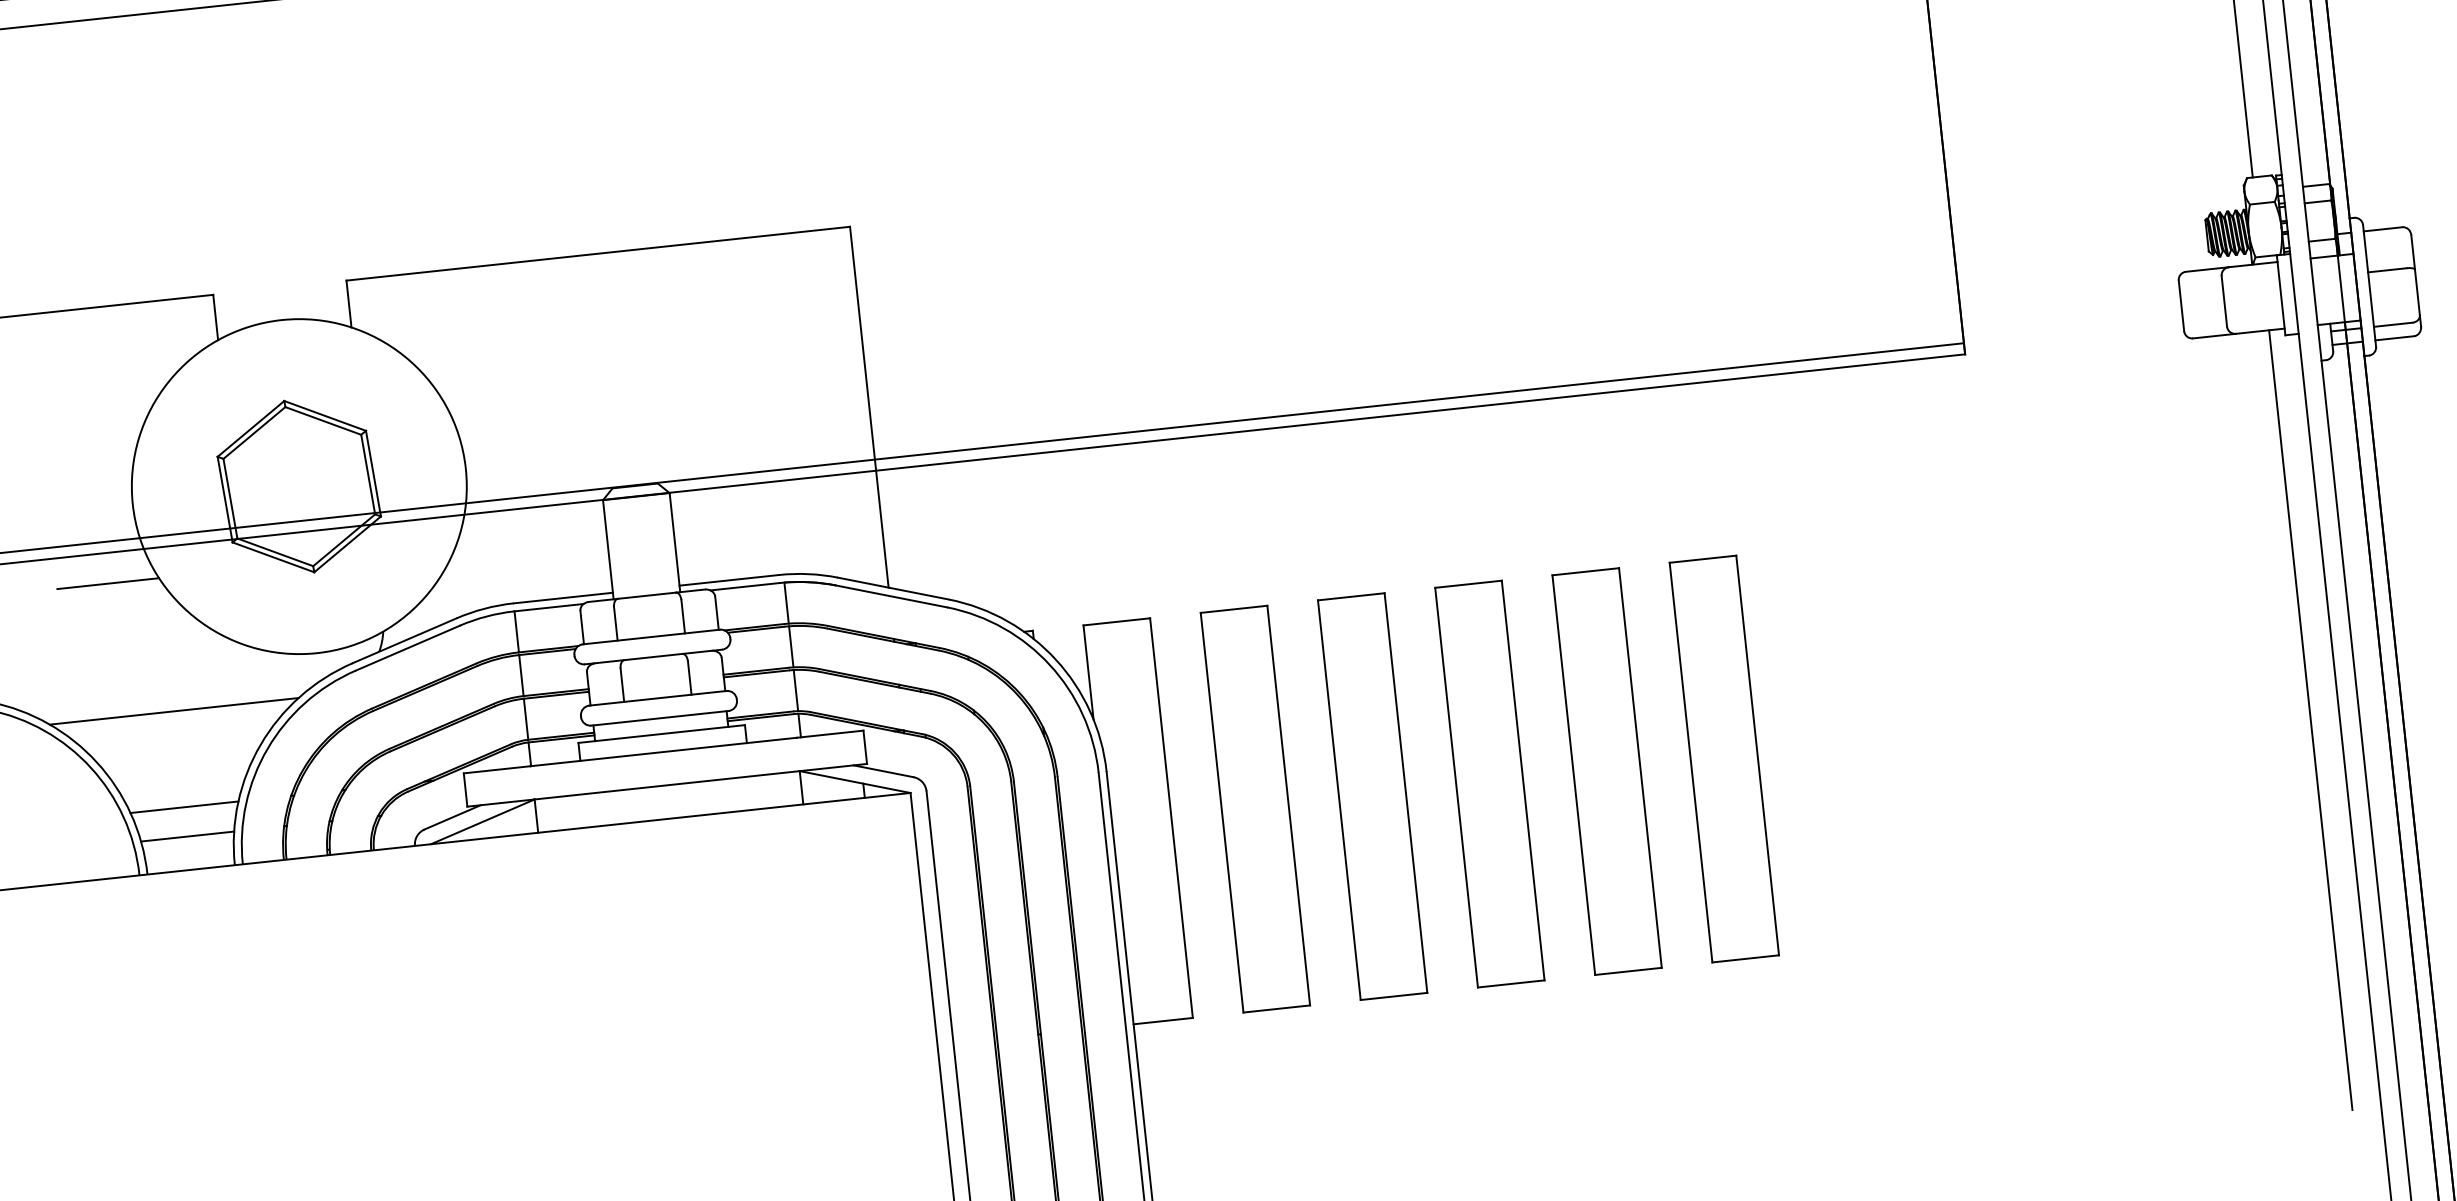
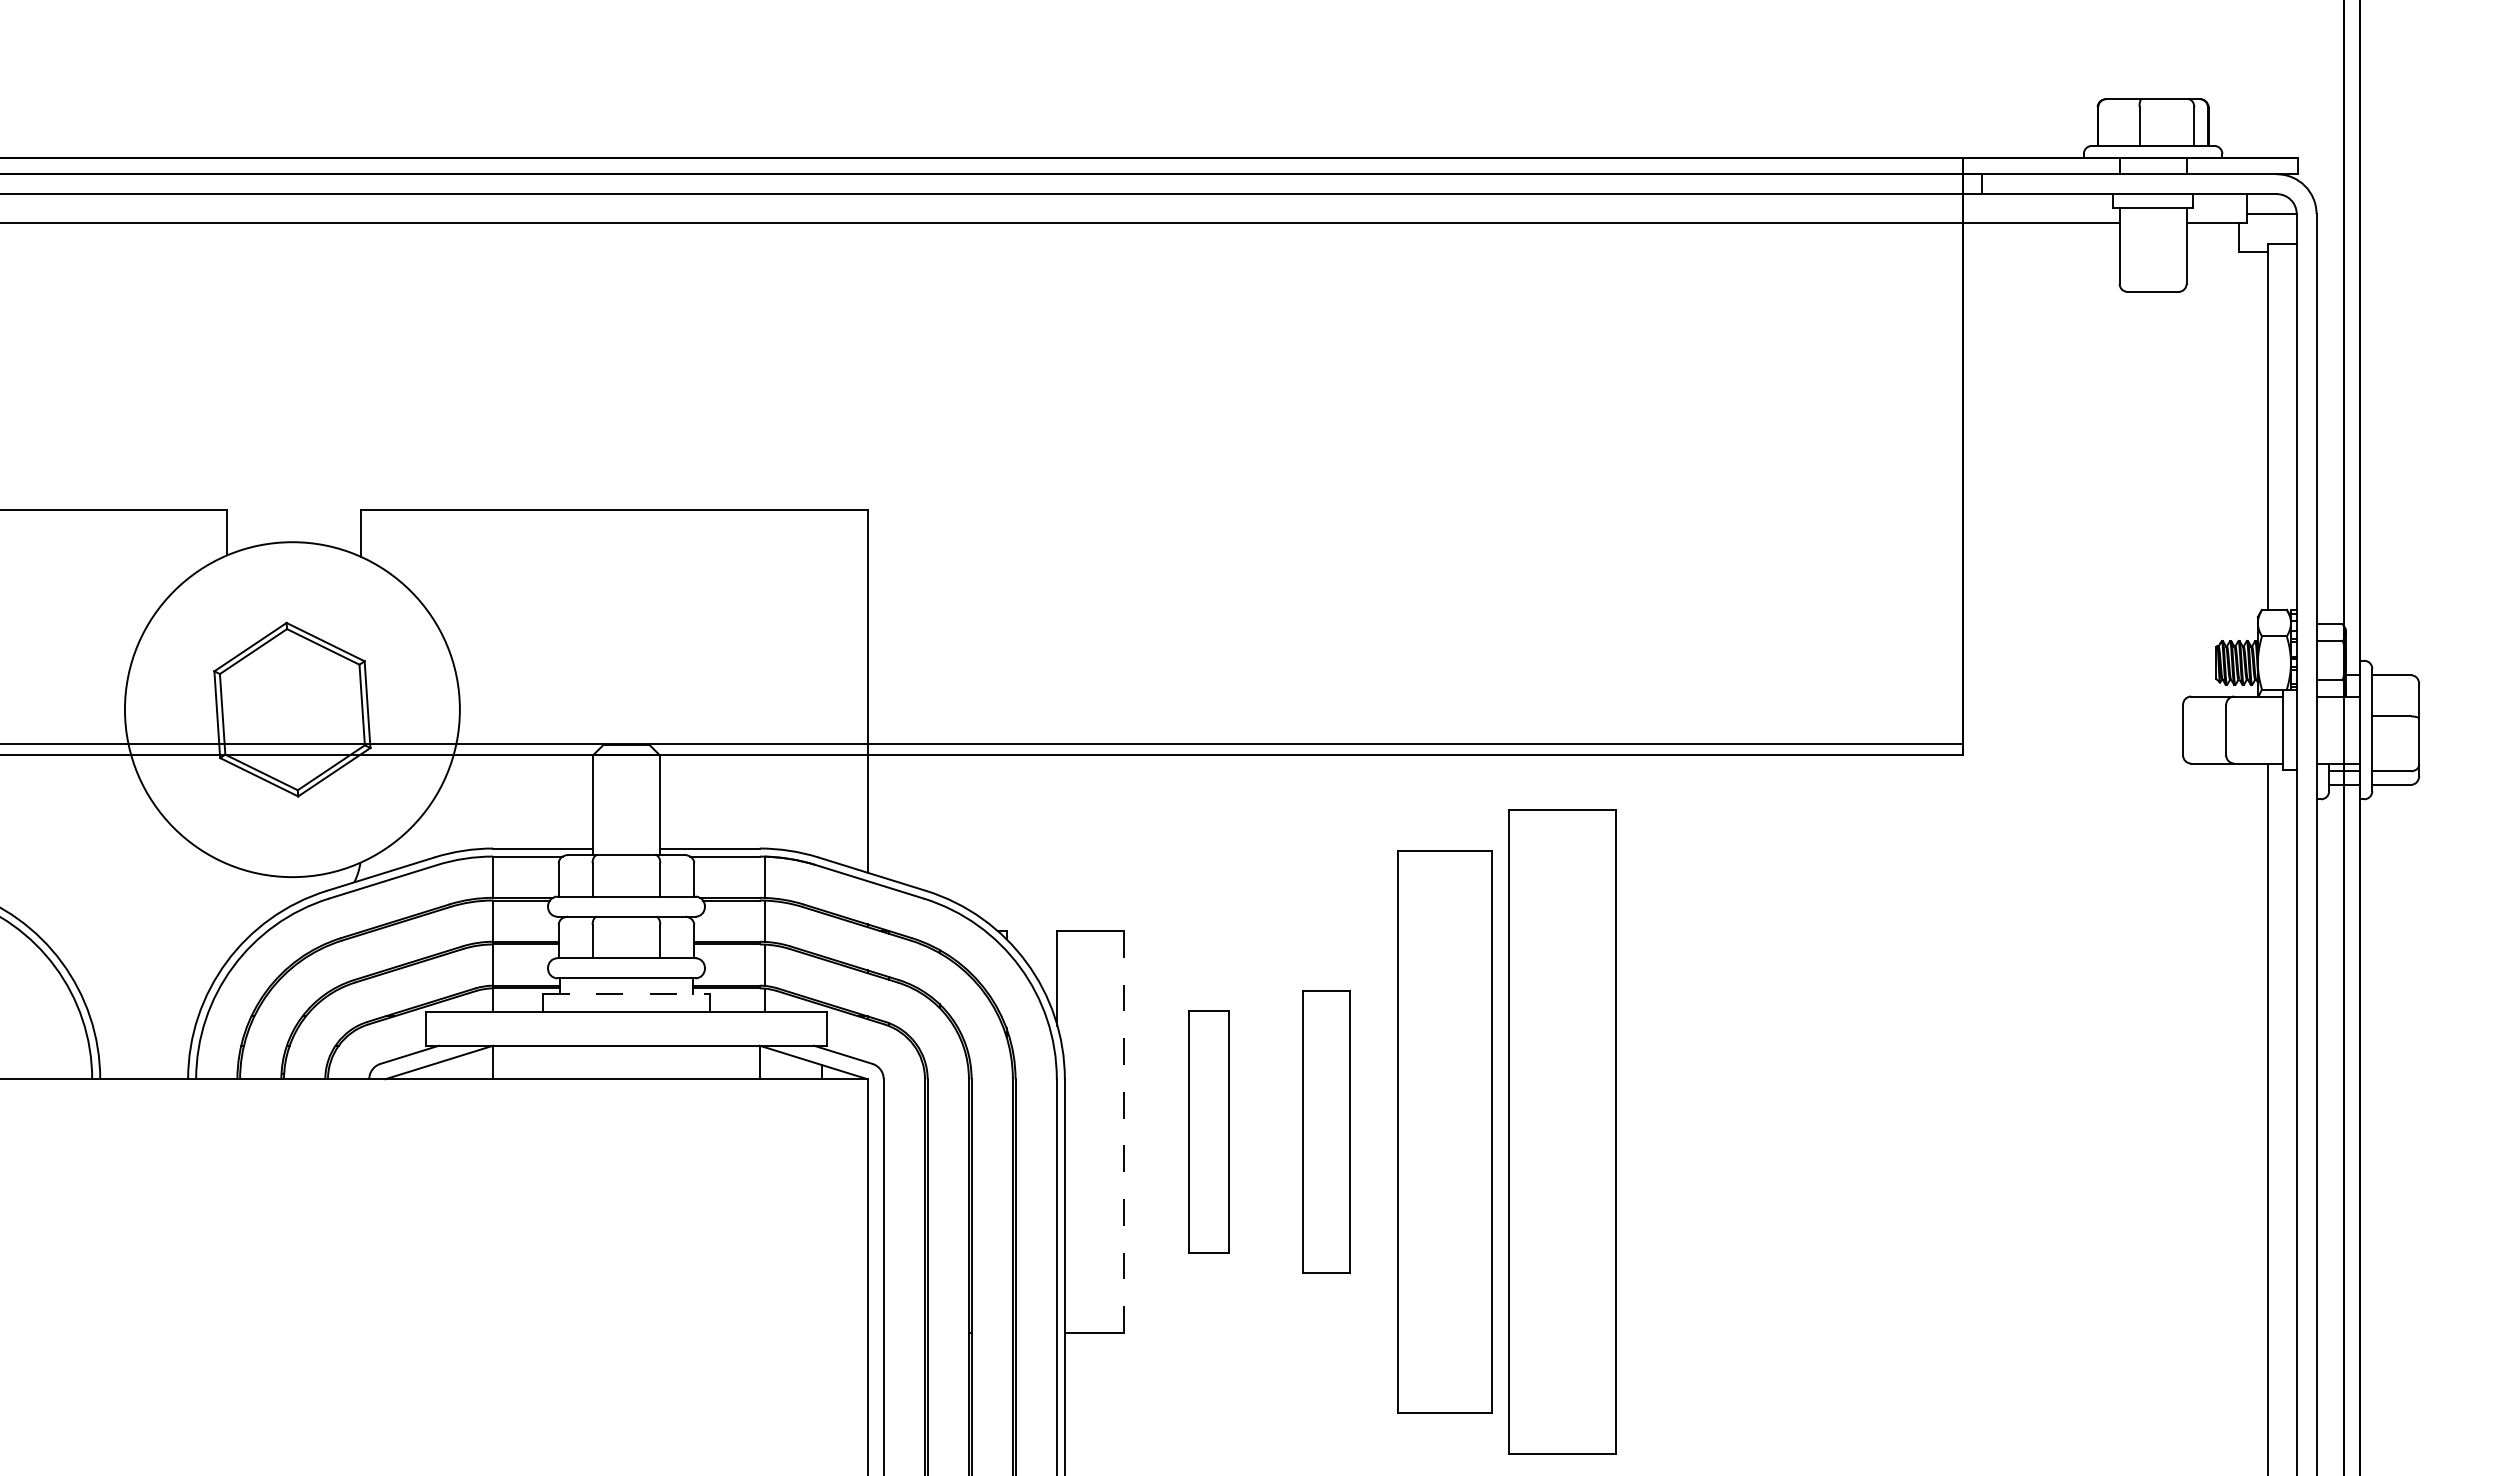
line: (108, 583) -> (92, 785), removed
line: (174, 710) -> (144, 919), removed
line: (661, 734) -> (626, 994), solid -> dashed
part: (1724, 758) -> (1680, 1131), removed
part: (1607, 771) -> (1562, 1131), size x1.6
part: (1489, 783) -> (1444, 1131), size x1.4
part: (1372, 796) -> (1326, 1131), size x0.7
line: (183, 807) -> (143, 1016), removed
part: (1255, 808) -> (1208, 1131), size x0.6
line: (1171, 817) -> (1124, 1131), solid -> dashed
line: (186, 836) -> (143, 1045), removed

